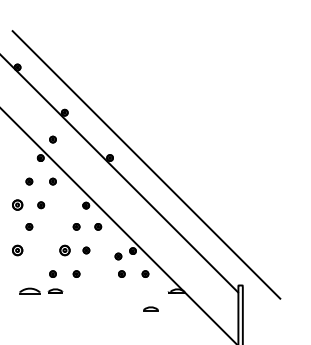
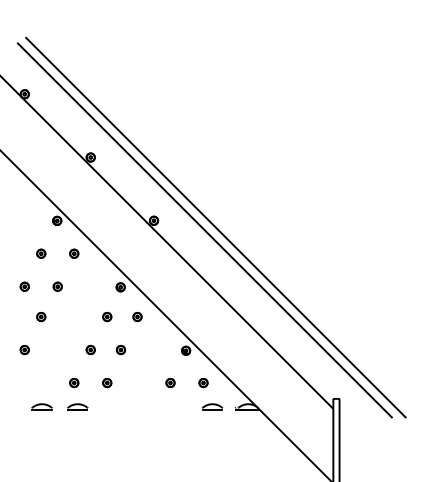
part: (52, 139) -> (73, 194), removed
line: (154, 162) -> (216, 227), added
part: (17, 205) -> (24, 287), size x0.62
part: (17, 250) -> (24, 349), size x0.62
part: (64, 250) -> (90, 349), size x0.62
part: (118, 256) -> (165, 358), removed
part: (29, 290) -> (41, 405), size x0.71
part: (150, 308) -> (211, 405), moved

